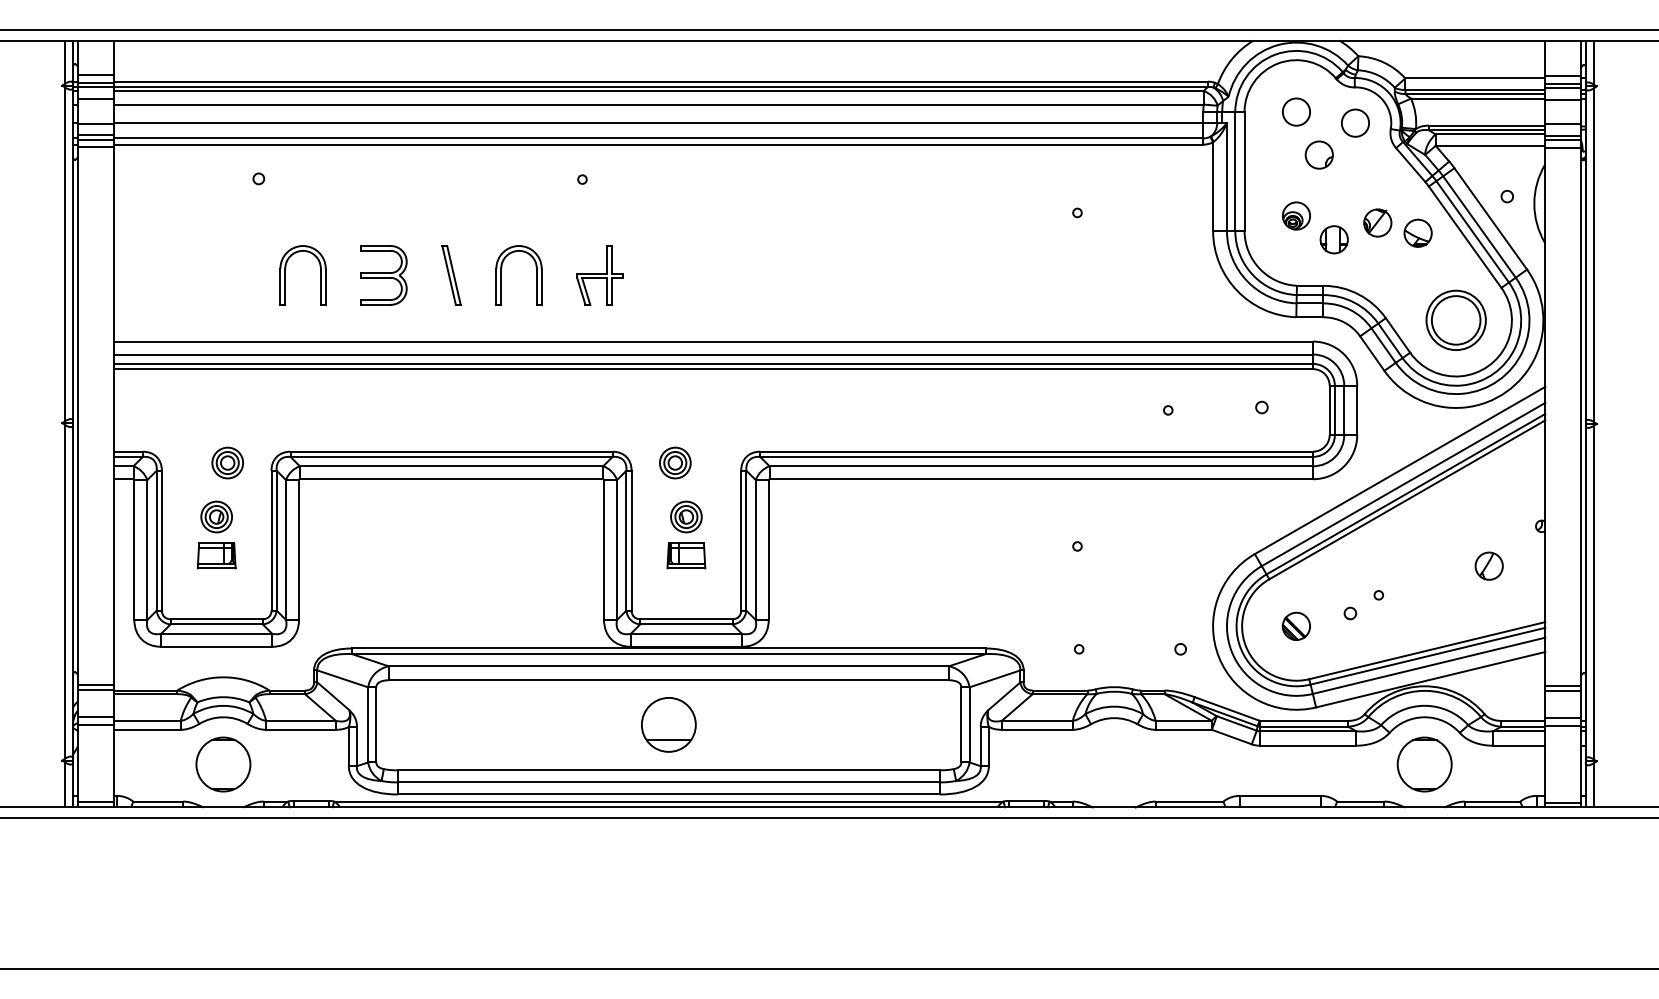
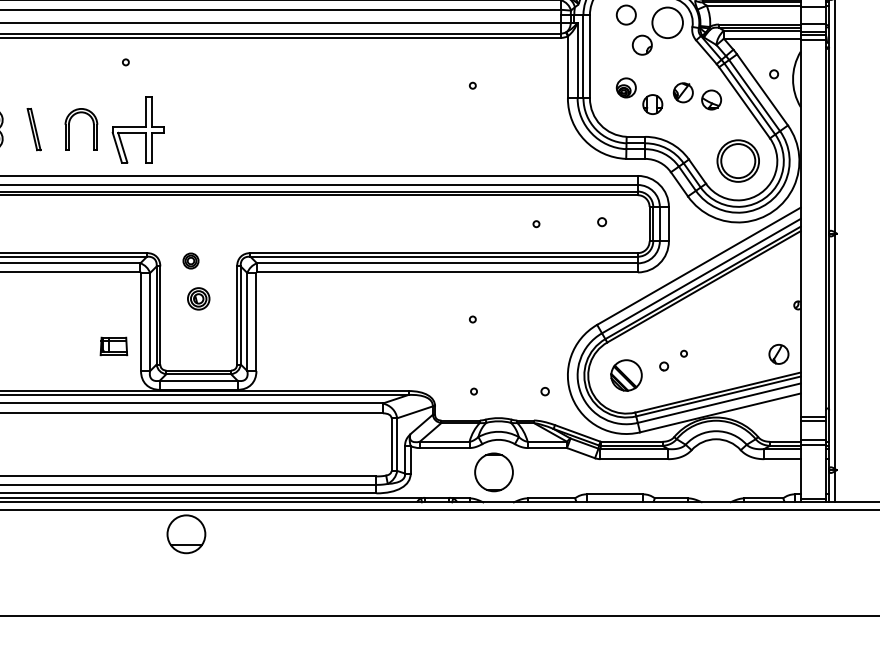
circle: (1355, 122) -> (667, 22), size x1.6
part: (599, 275) -> (137, 129), size x1.6
part: (675, 462) -> (191, 260), size x0.7
part: (686, 555) -> (113, 346), moved
part: (1488, 565) -> (778, 353), moved
part: (1295, 626) -> (625, 375), size x1.6
part: (668, 724) -> (186, 534), moved
part: (1424, 764) -> (493, 472), moved

